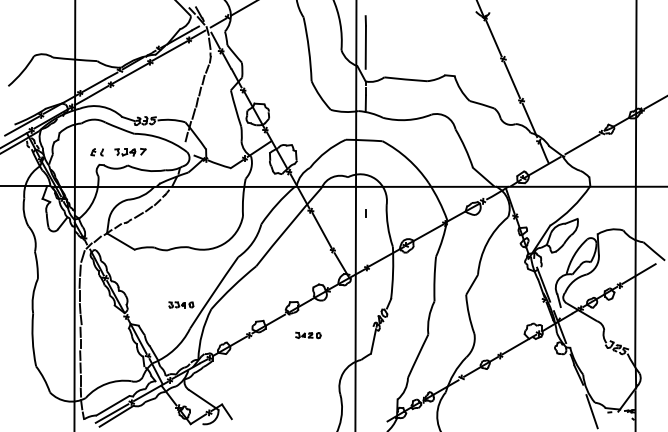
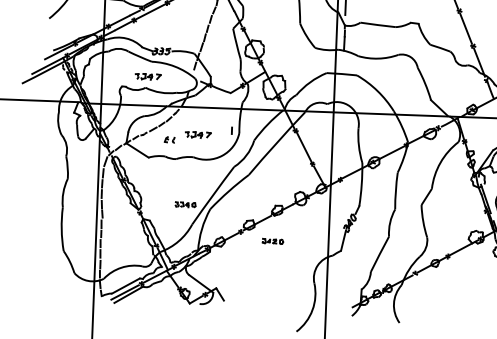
part: (96, 152) -> (169, 139), moved
line: (365, 213) -> (231, 130), moved
part: (193, 220) -> (198, 135), added
part: (308, 335) -> (273, 241), moved

